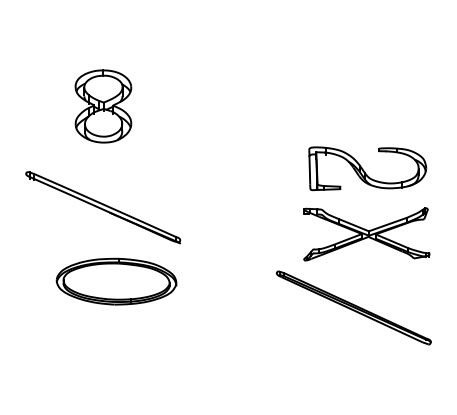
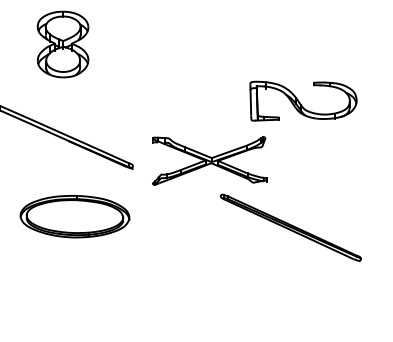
part: (366, 234) -> (209, 161), moved
part: (116, 281) -> (74, 216), moved

